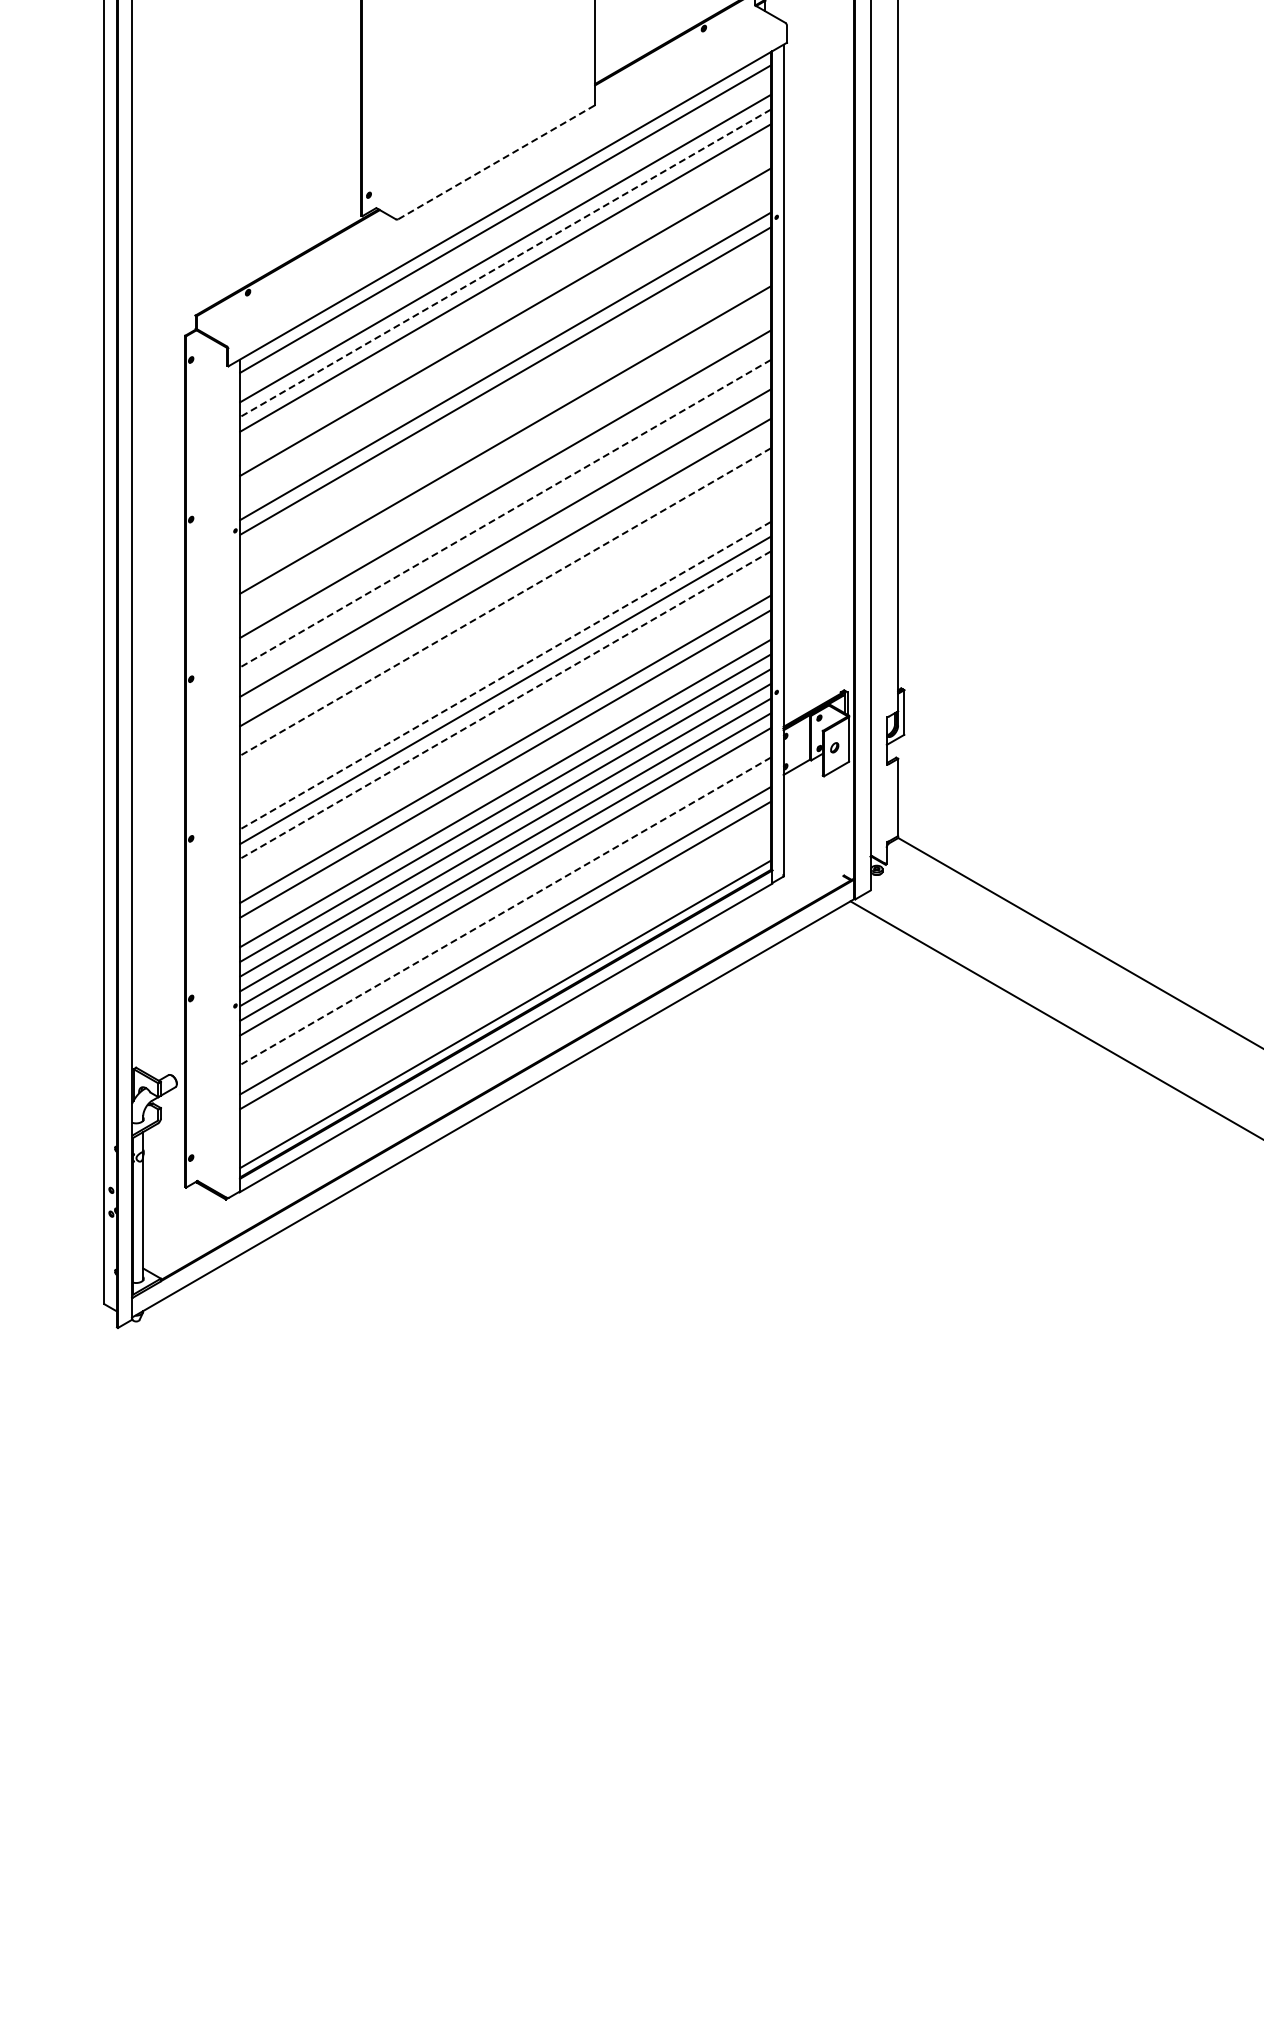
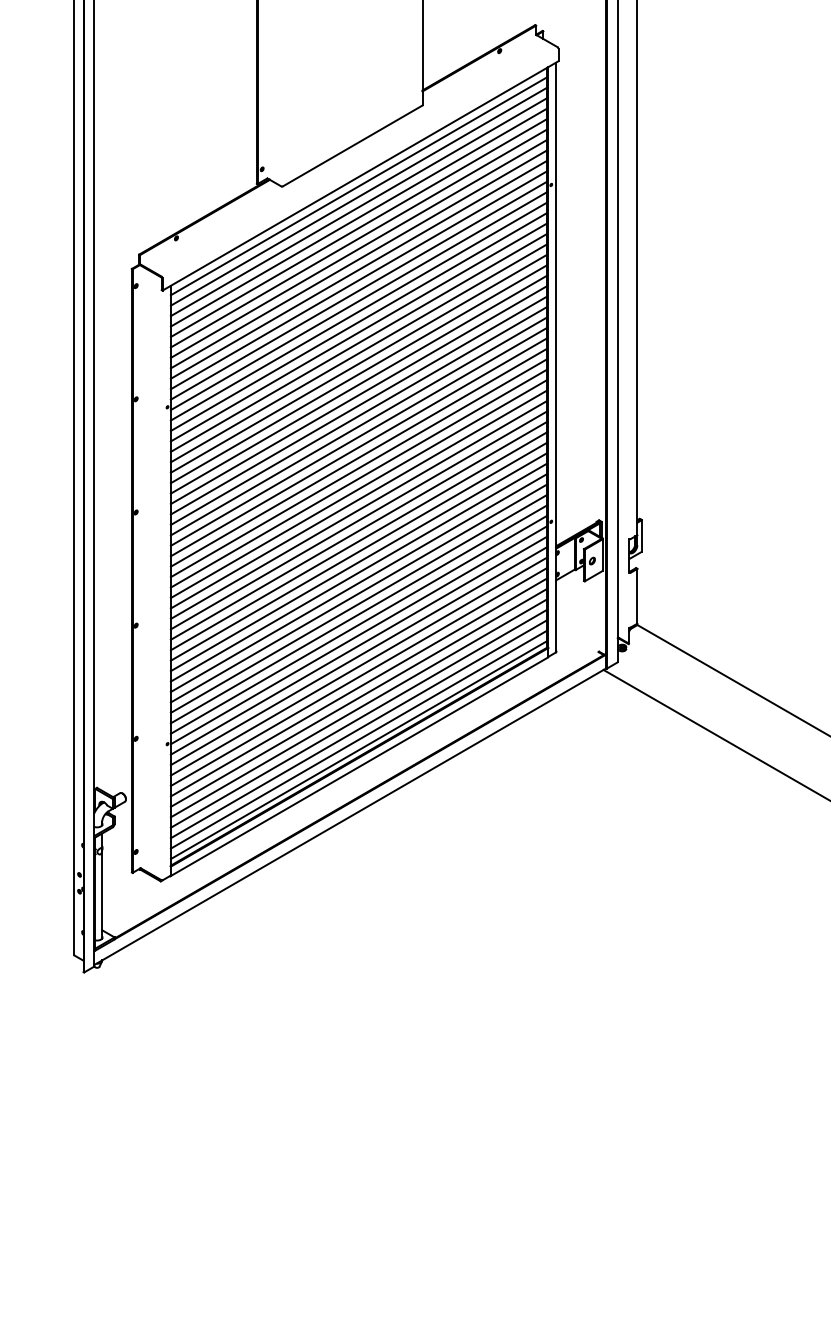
line: (496, 162) -> (352, 146), dashed -> solid
line: (505, 233) -> (358, 196), added
line: (505, 263) -> (358, 217), dashed -> solid
line: (505, 292) -> (358, 238), added
line: (505, 307) -> (358, 248), added
line: (505, 336) -> (358, 269), added
line: (505, 351) -> (358, 280), added
line: (505, 395) -> (358, 311), added
line: (505, 410) -> (358, 321), added
line: (505, 425) -> (358, 332), added
line: (505, 454) -> (358, 353), added
line: (505, 469) -> (358, 363), added
line: (505, 498) -> (358, 384), added
line: (505, 513) -> (358, 394), dashed -> solid
line: (505, 528) -> (358, 405), added
line: (505, 557) -> (358, 426), added
line: (505, 587) -> (358, 447), added
line: (505, 602) -> (358, 458), dashed -> solid
line: (505, 616) -> (358, 467), added
line: (505, 631) -> (358, 478), added
line: (505, 645) -> (358, 488), added
line: (505, 660) -> (358, 499), added
line: (505, 675) -> (358, 509), dashed -> solid
line: (505, 705) -> (358, 531), dashed -> solid
line: (505, 719) -> (358, 541), added
line: (505, 734) -> (358, 551), added
line: (505, 778) -> (358, 582), added
line: (505, 896) -> (358, 666), added
line: (505, 911) -> (358, 677), dashed -> solid
line: (505, 925) -> (358, 687), added
line: (505, 969) -> (358, 718), added
line: (505, 984) -> (358, 728), added
line: (505, 999) -> (358, 739), added

